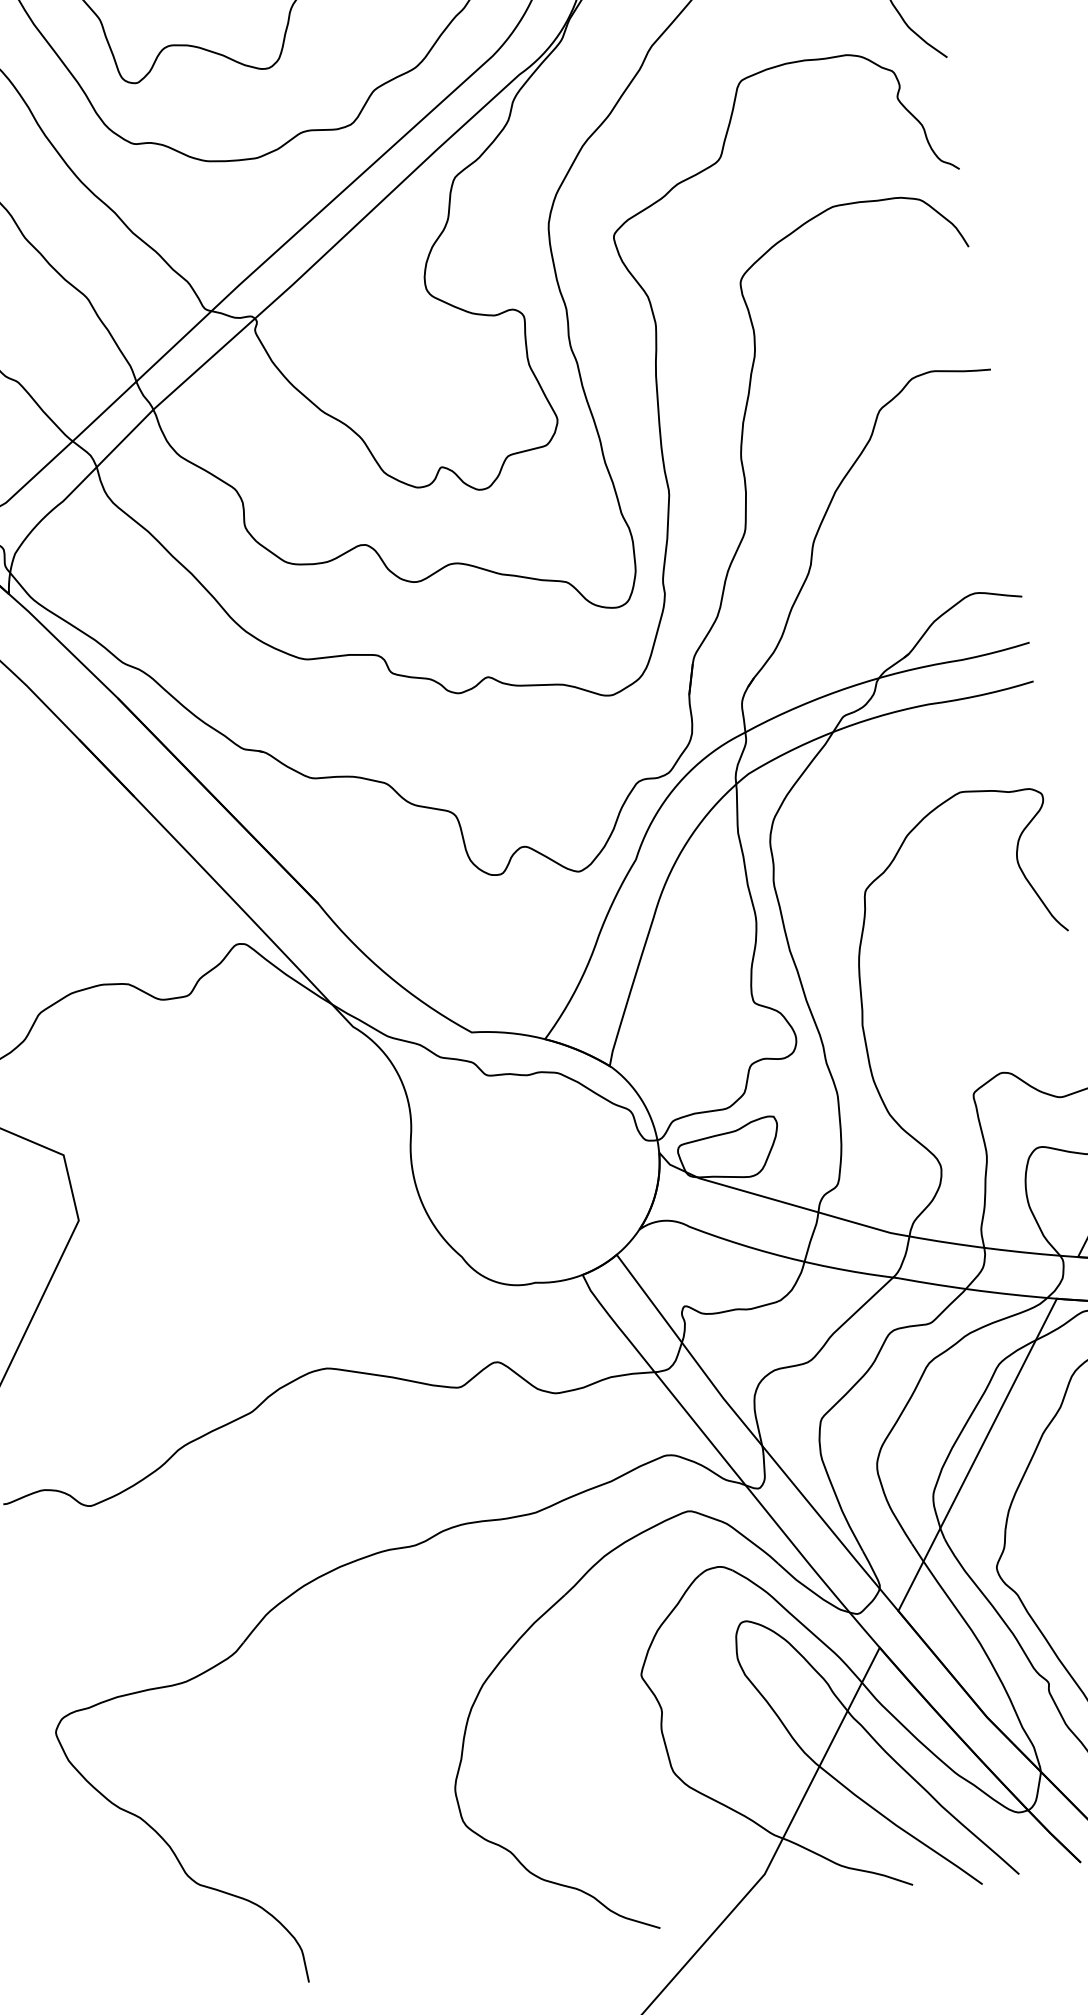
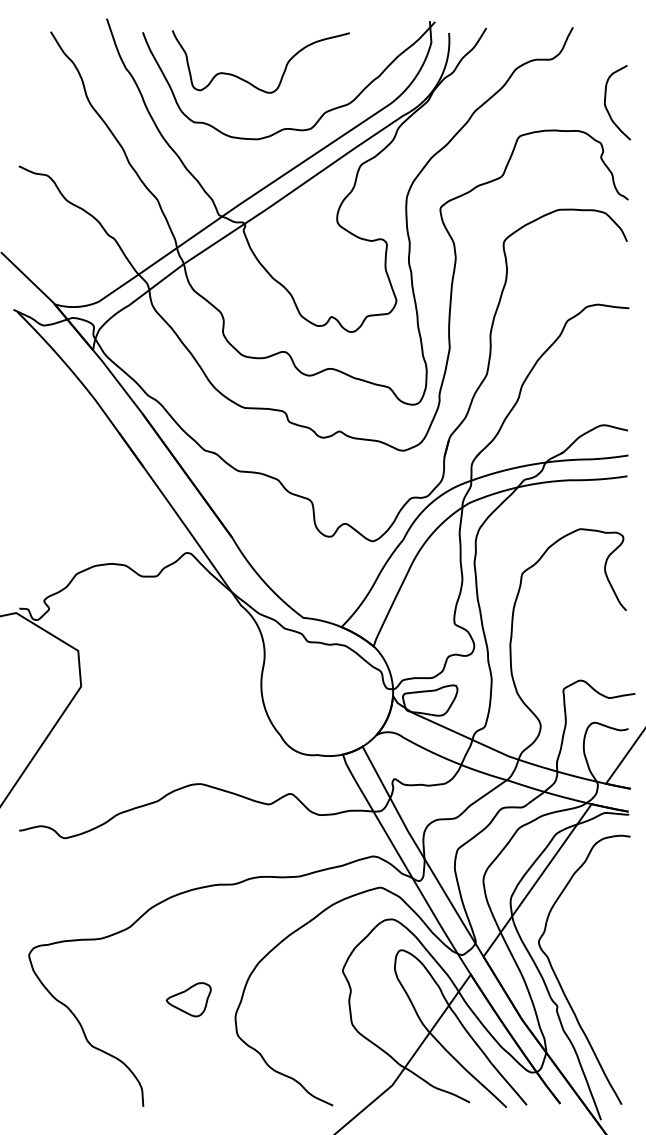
part: (363, 1771) -> (188, 999), added

